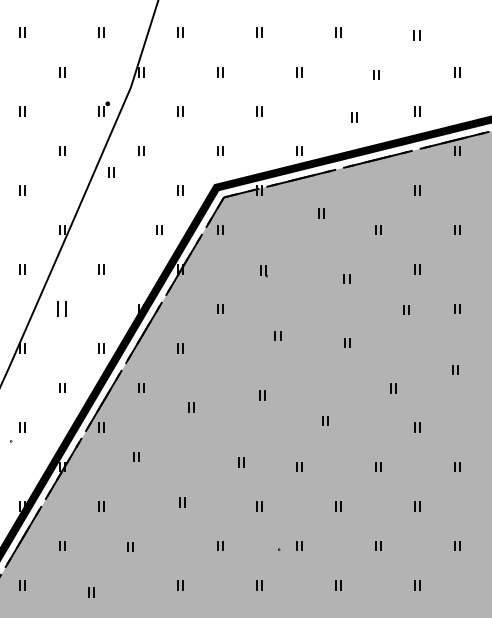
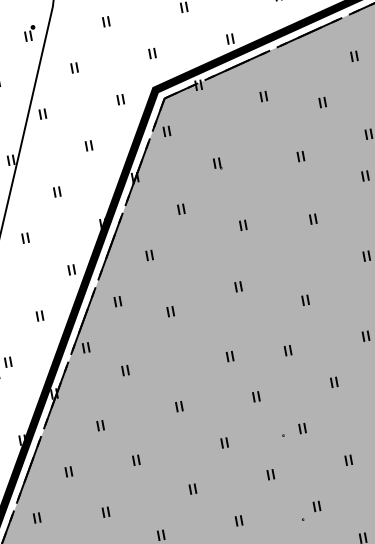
part: (111, 172) -> (42, 113), moved
part: (159, 229) -> (89, 145), moved
part: (62, 308) -> (25, 237), size x0.62

